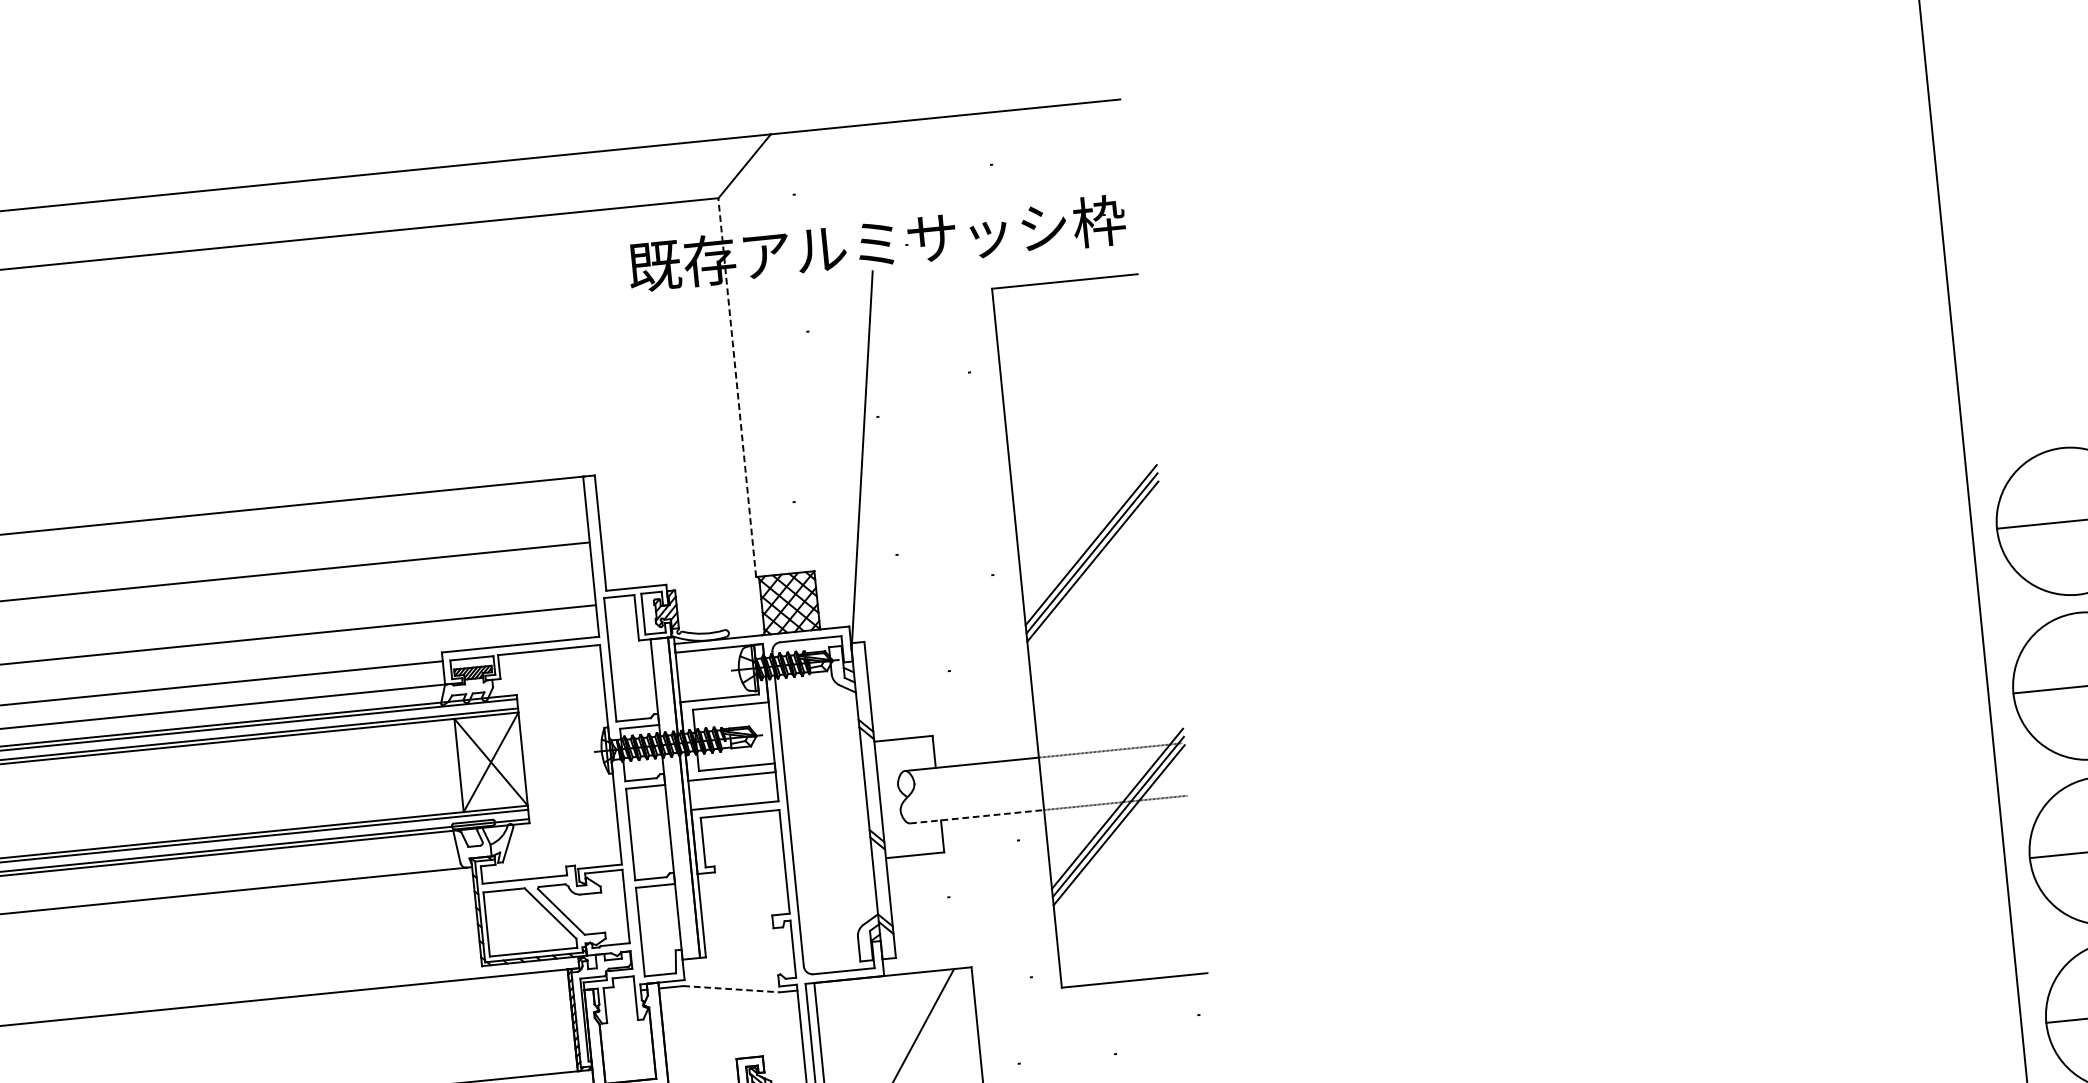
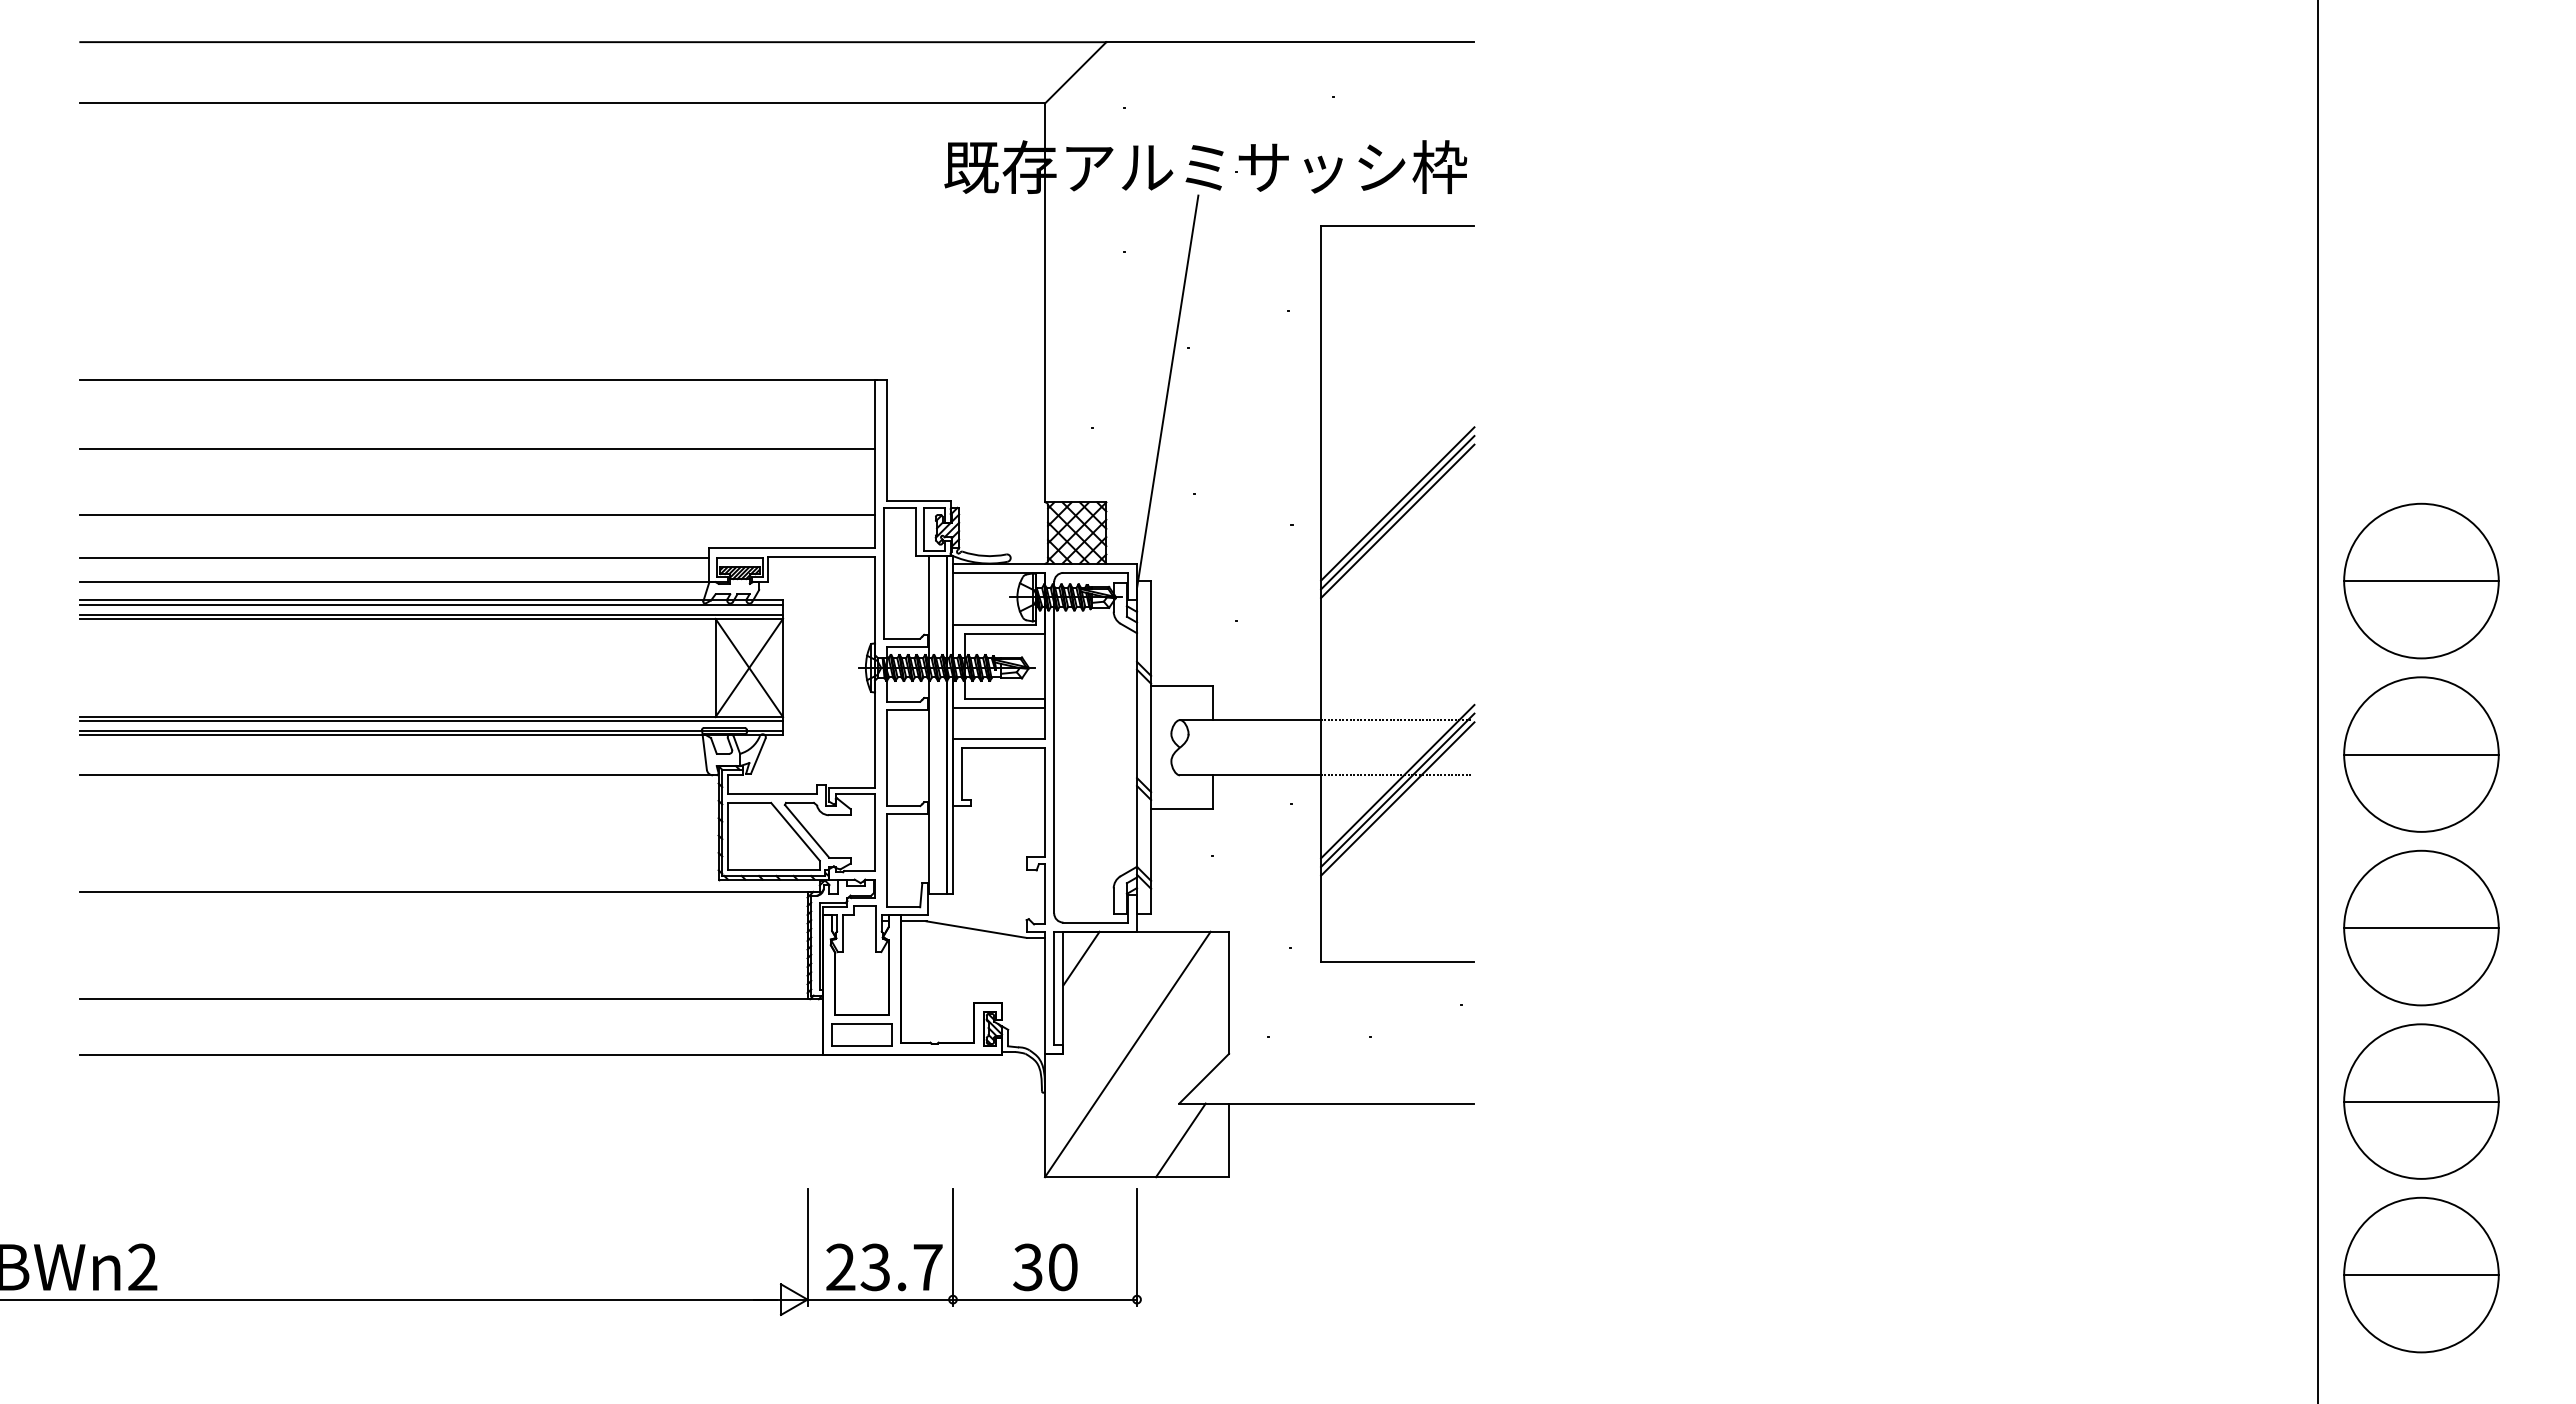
line: (737, 387) -> (1045, 302), dashed -> solid
line: (977, 816) -> (1250, 775), dashed -> solid
line: (731, 989) -> (976, 929), dashed -> solid
line: (834, 1006) -> (1081, 958), added

